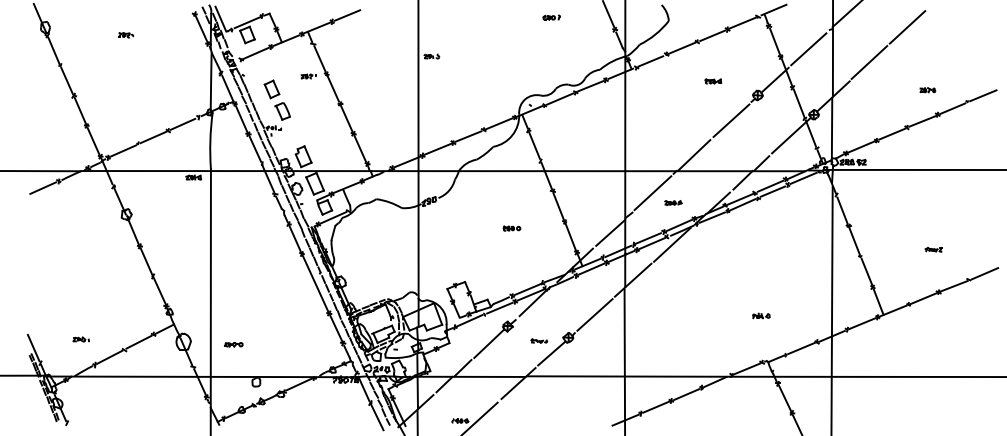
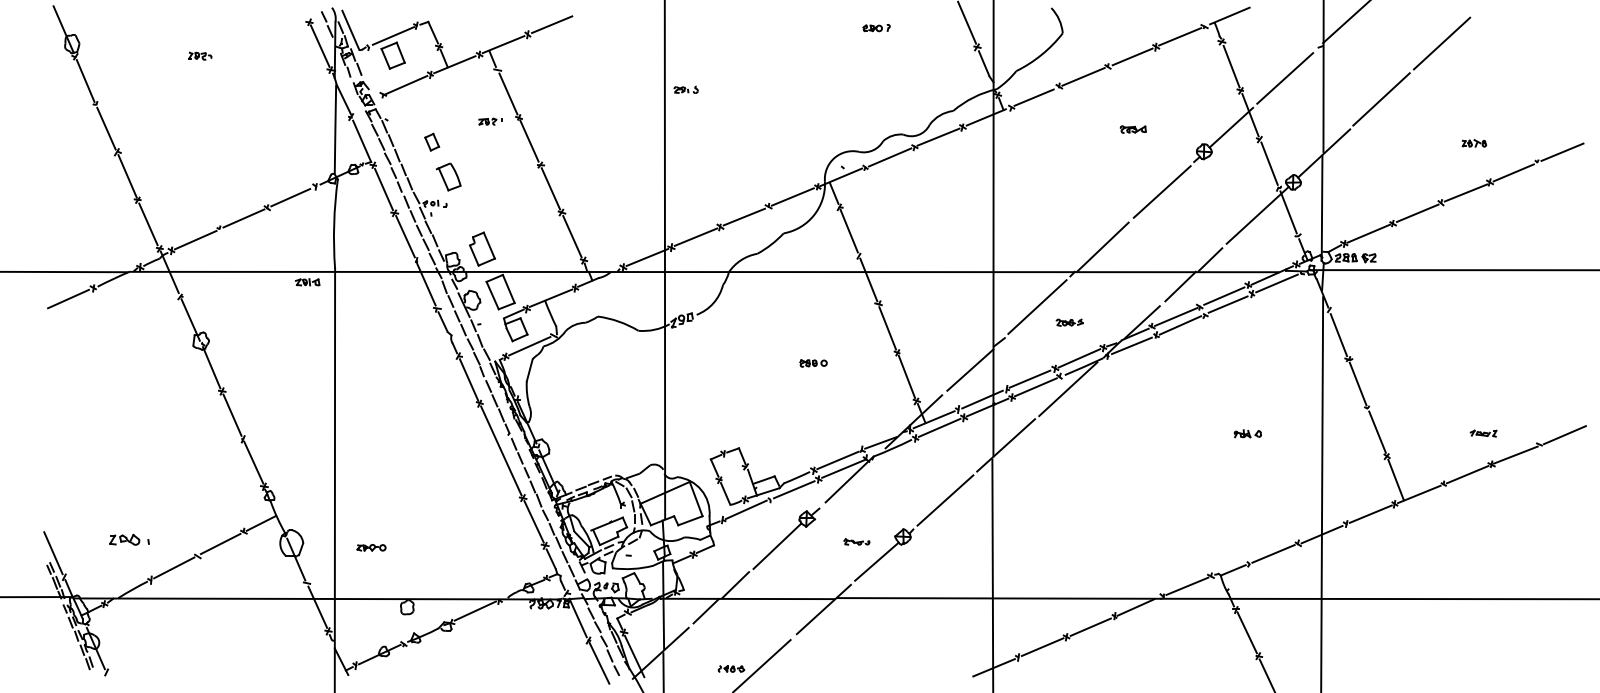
part: (271, 89) -> (431, 142), size x0.6
part: (933, 249) -> (1483, 433), moved
part: (761, 315) -> (1248, 433), moved
part: (80, 339) -> (127, 539), size x1.6

